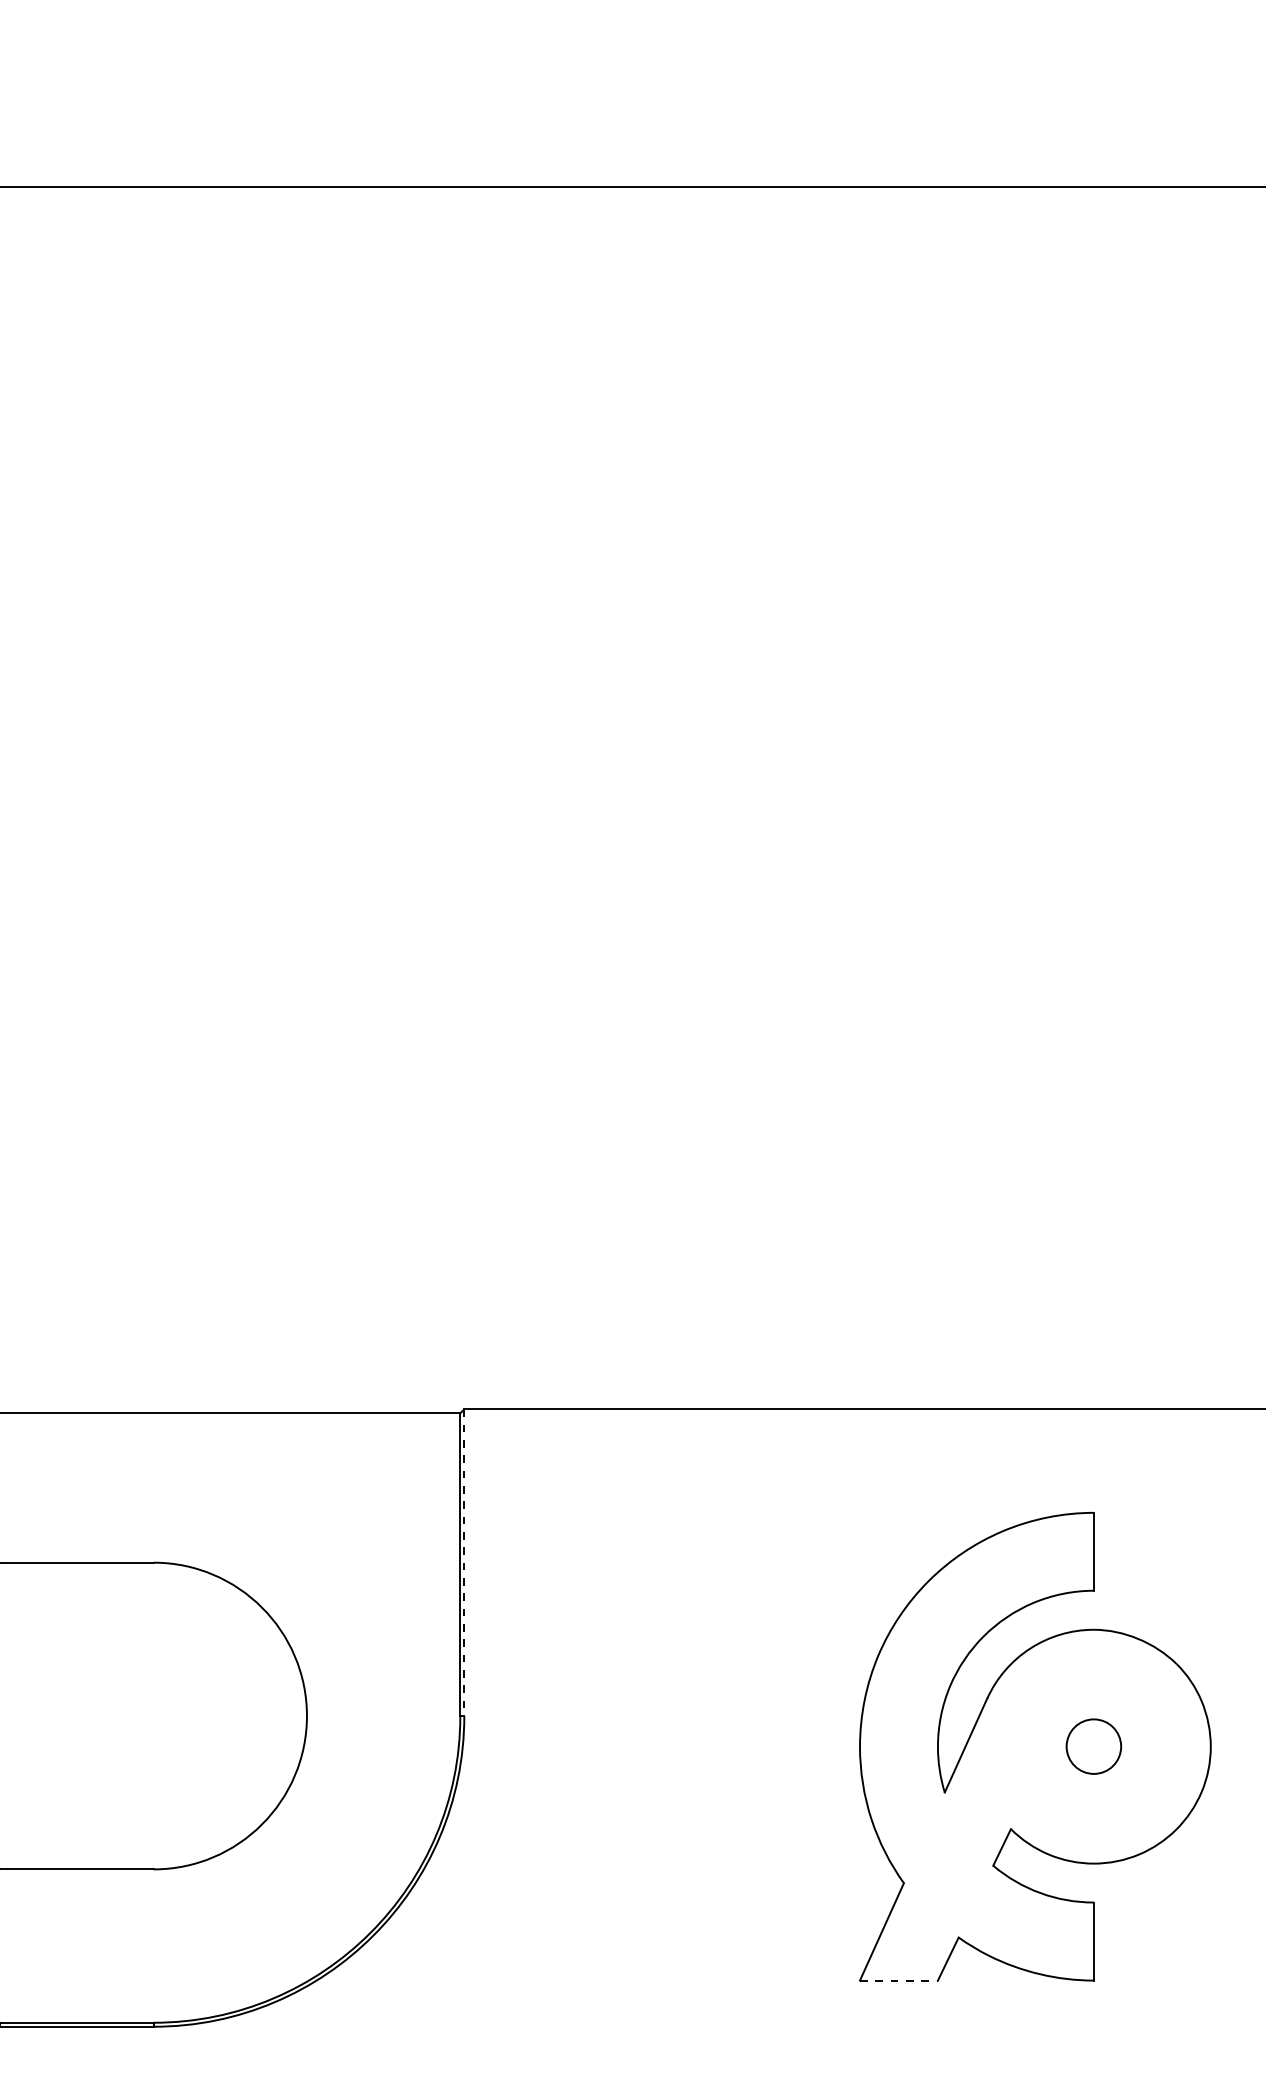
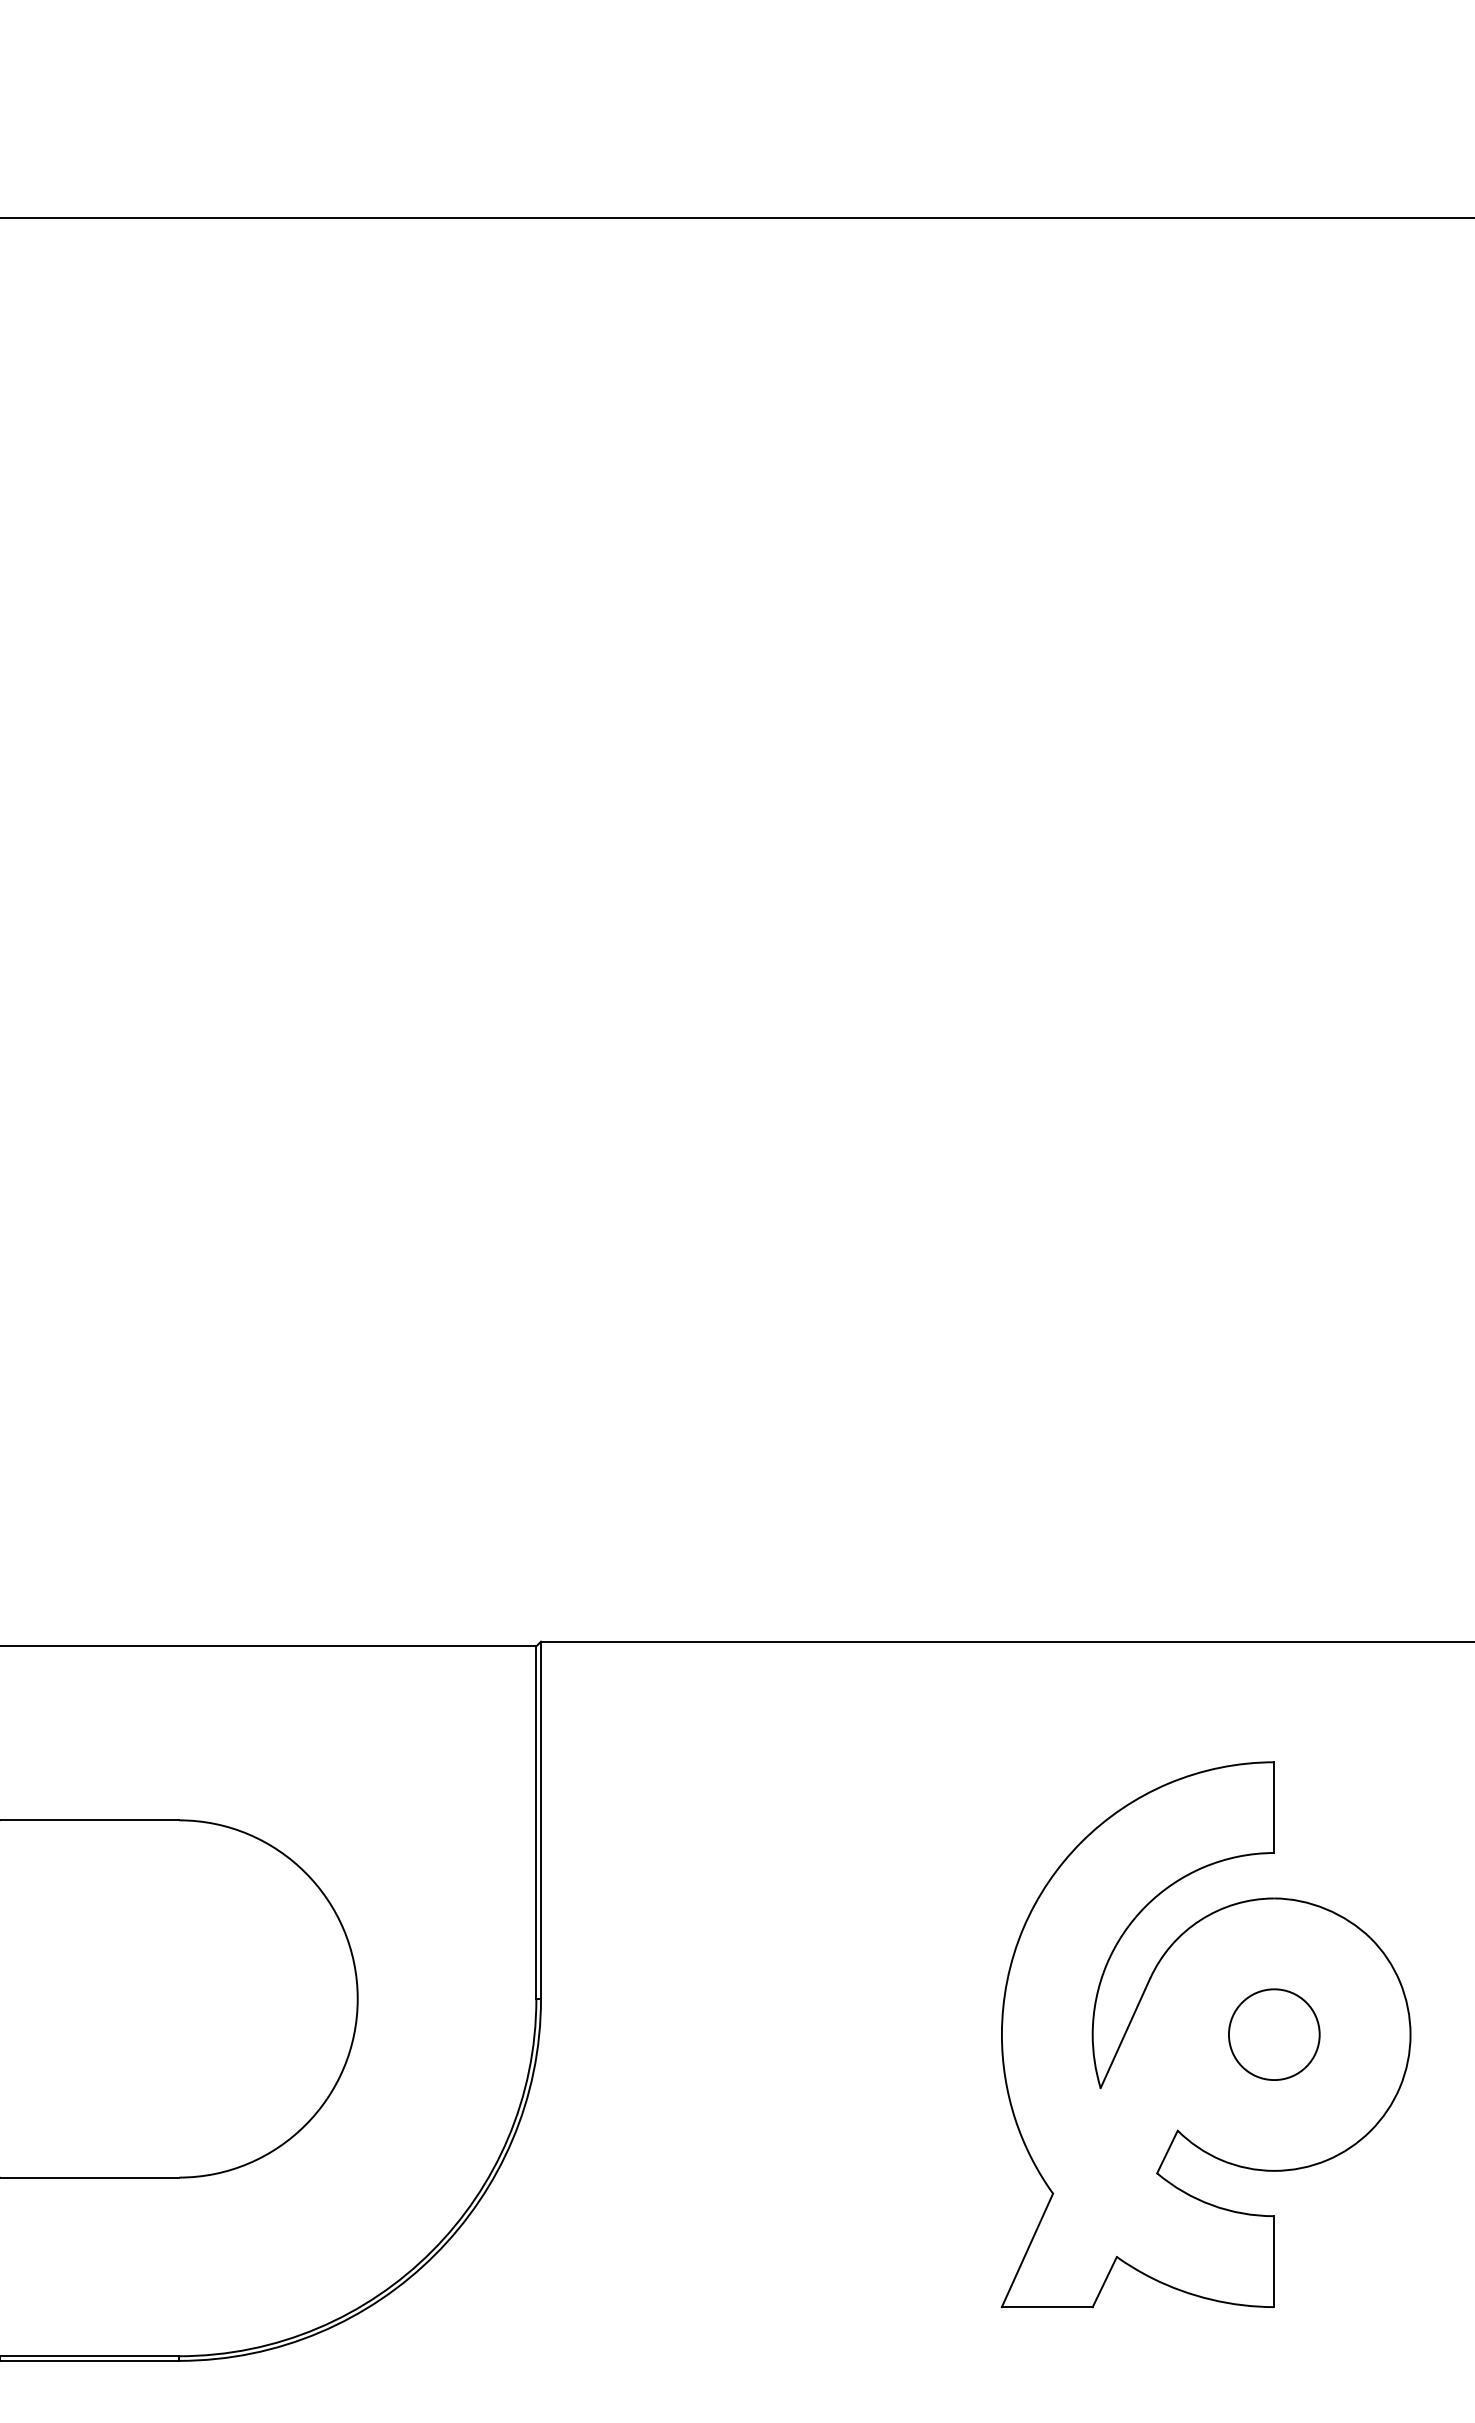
line: (464, 1562) -> (541, 1820), dashed -> solid
circle: (1094, 1746) -> (1274, 2034), size x1.43
line: (899, 1980) -> (1047, 2307), dashed -> solid

